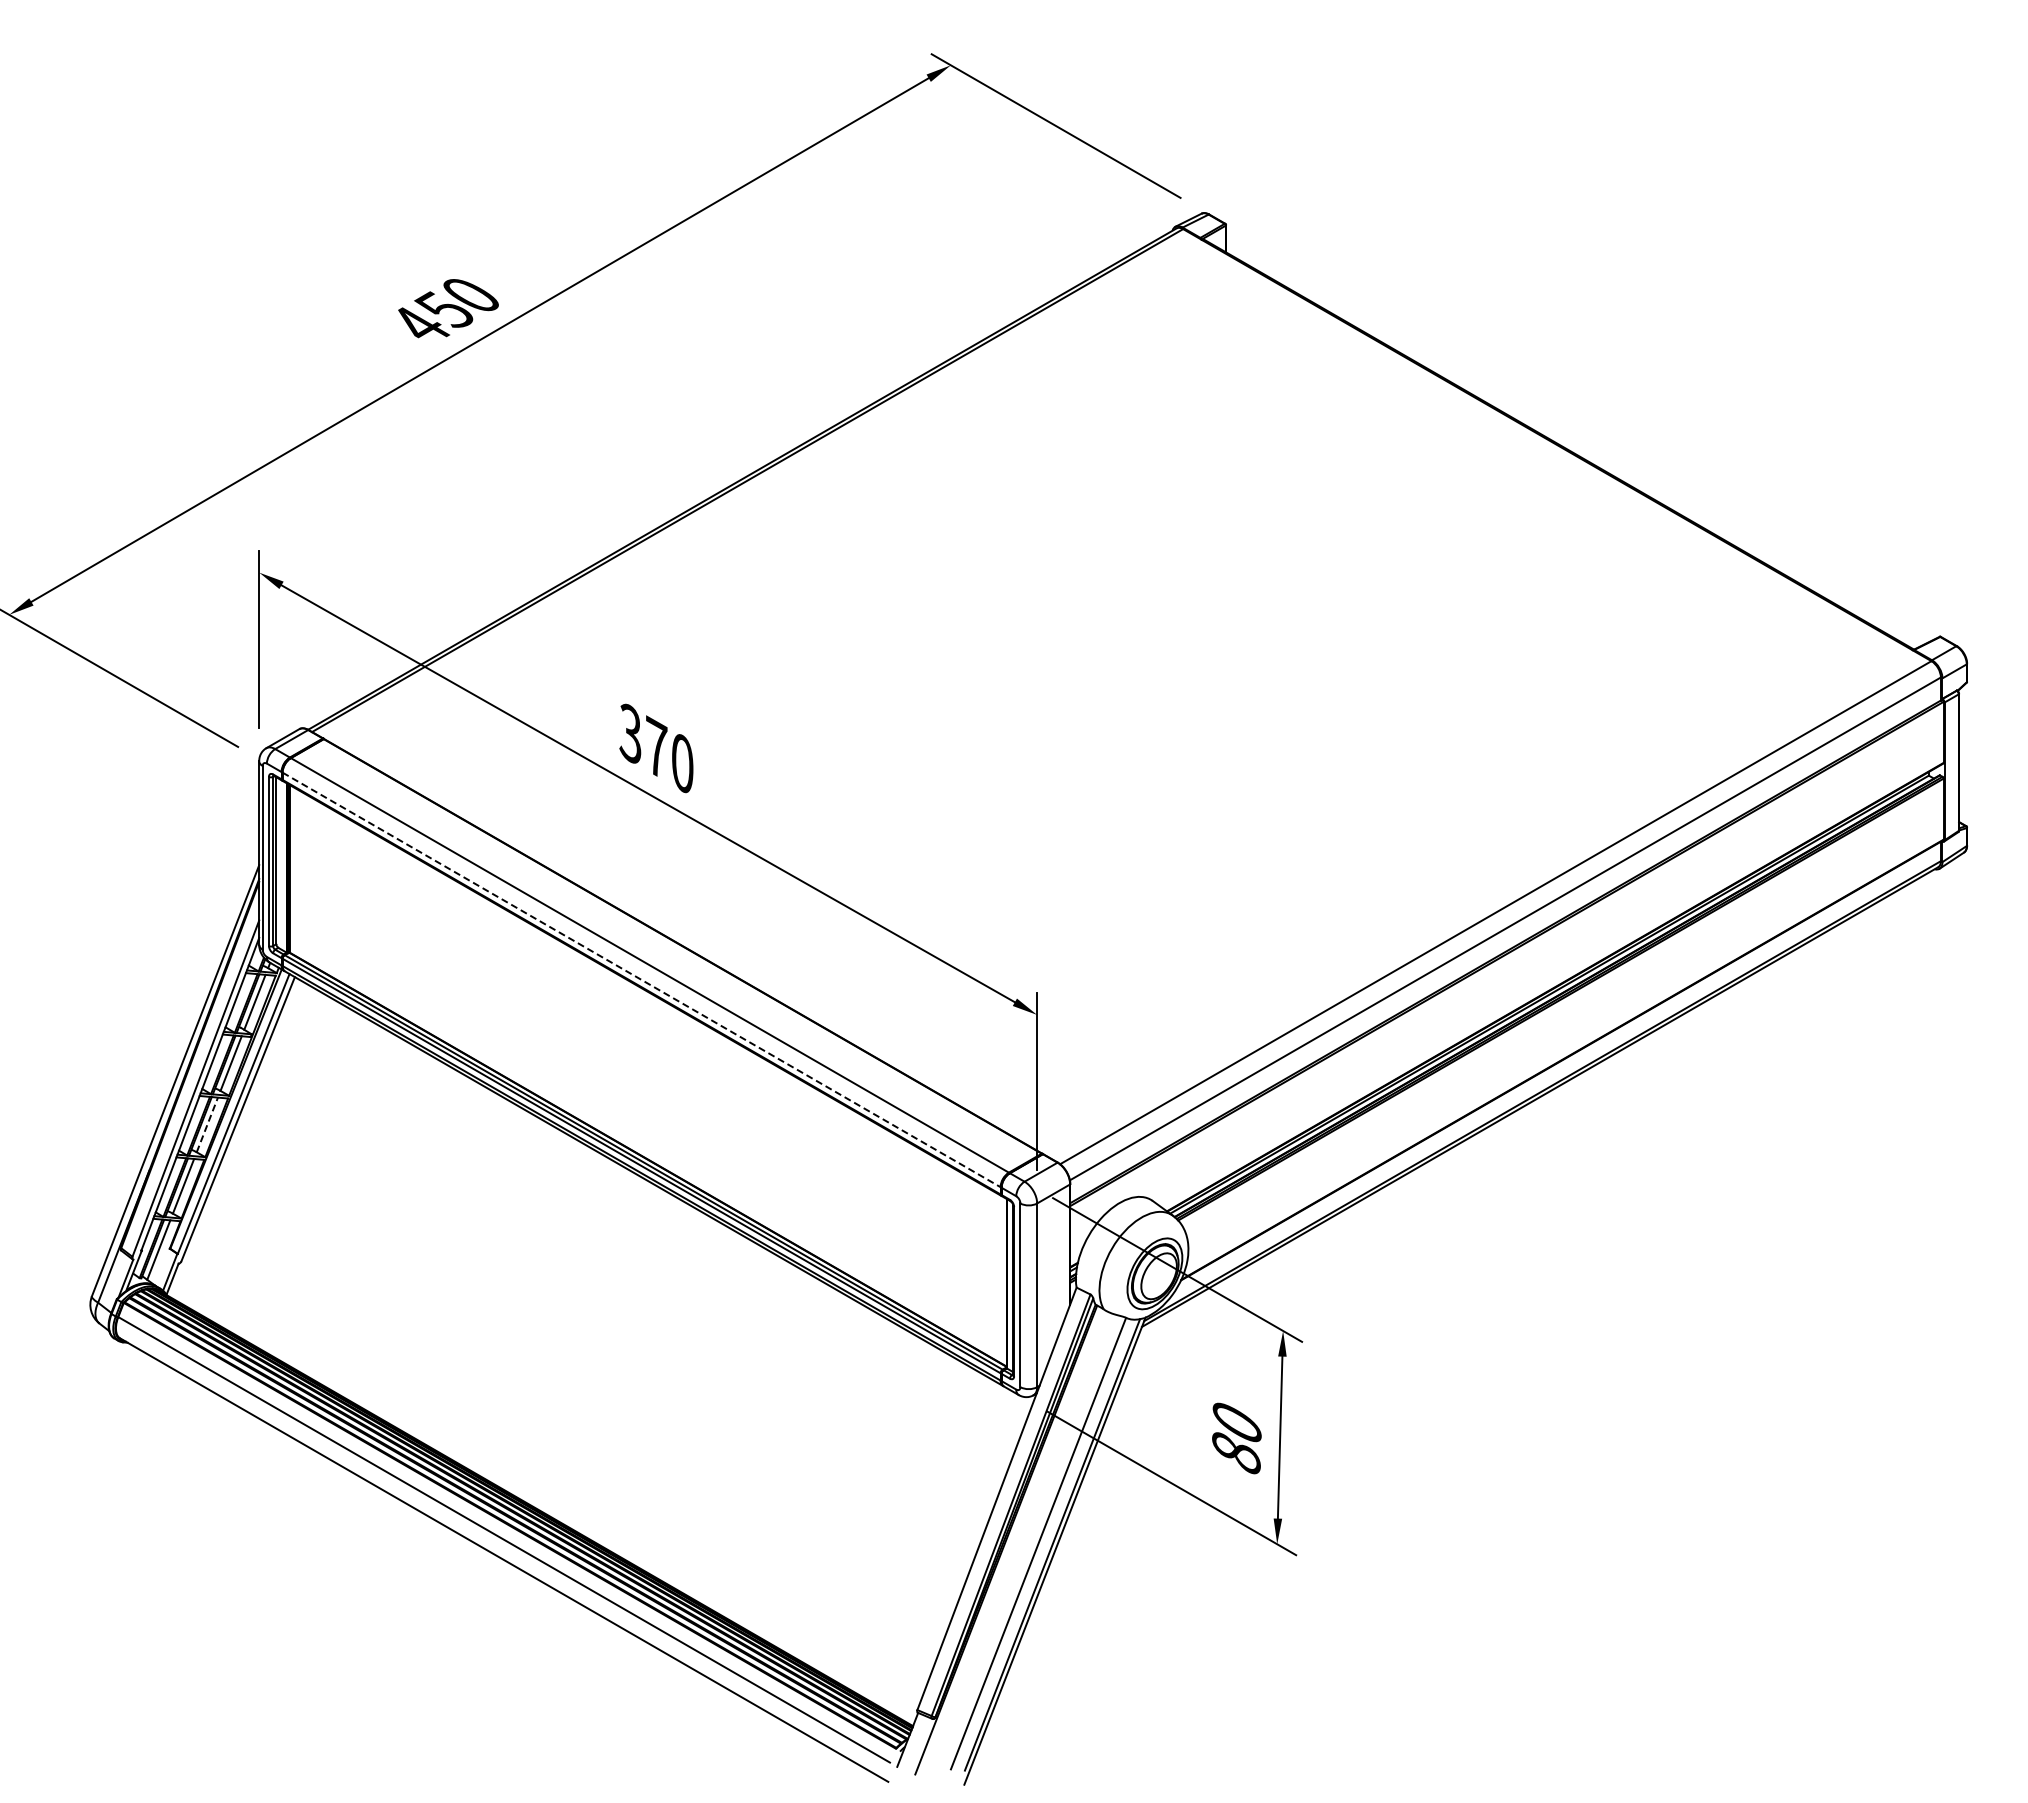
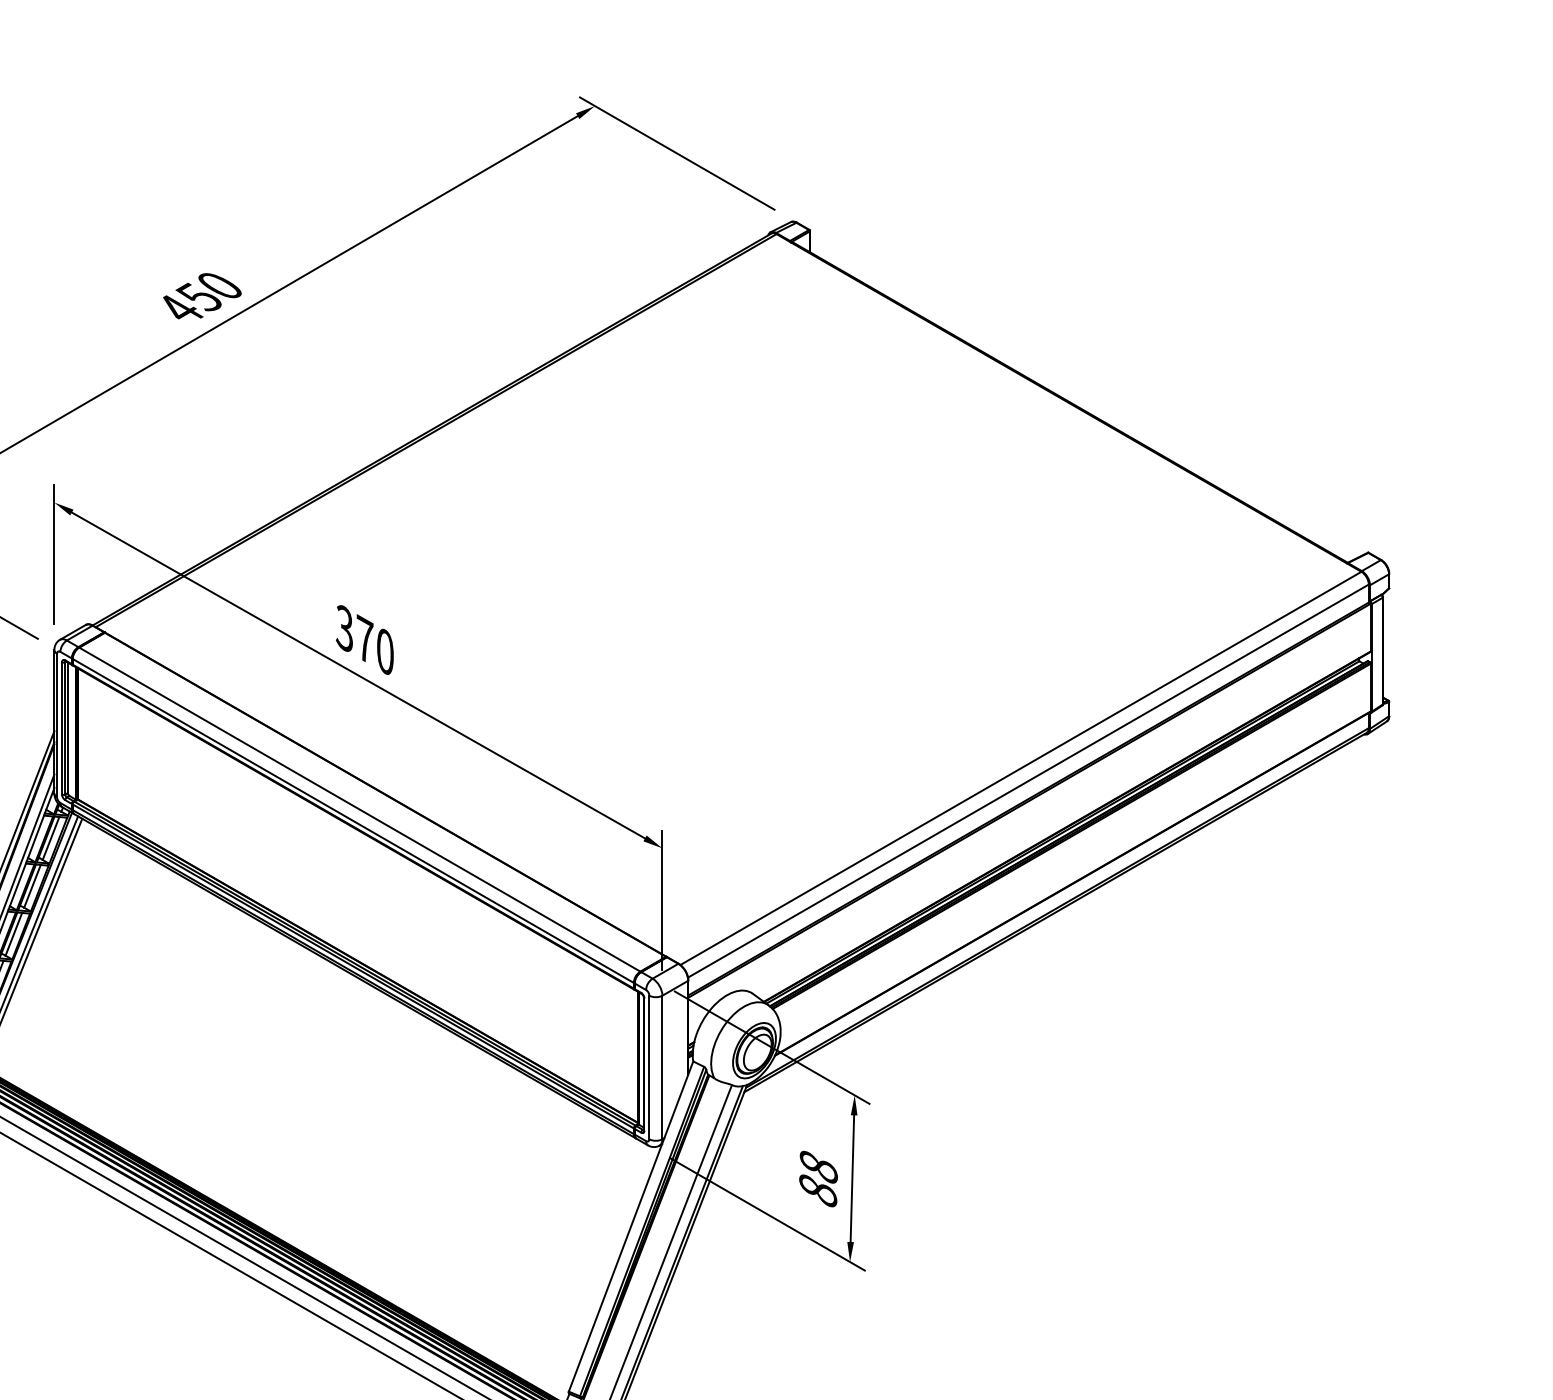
line: (641, 979) -> (353, 820), dashed -> solid
line: (207, 1124) -> (13, 933), dashed -> solid
text: (1236, 1422) -> (818, 1166), 80 -> 88

